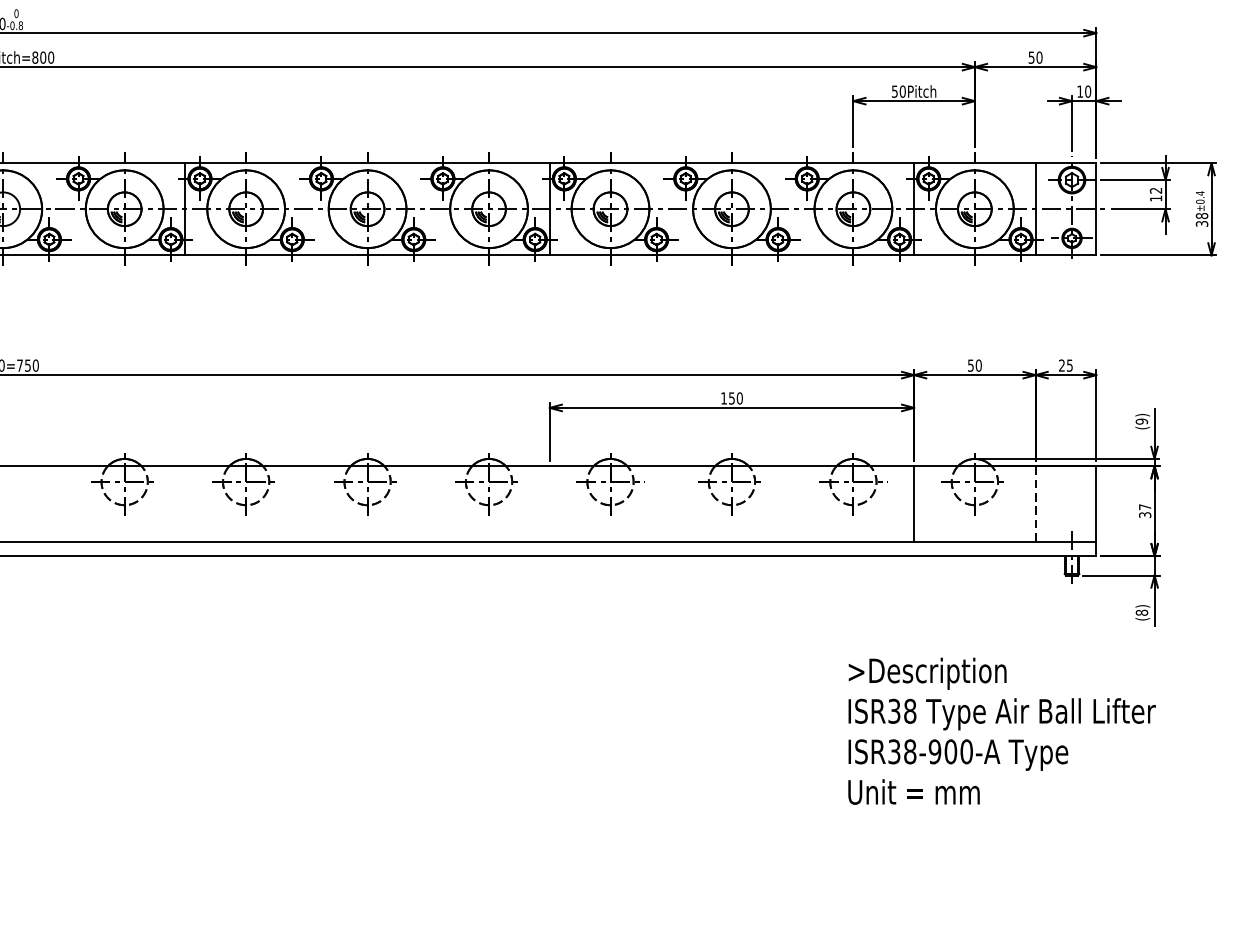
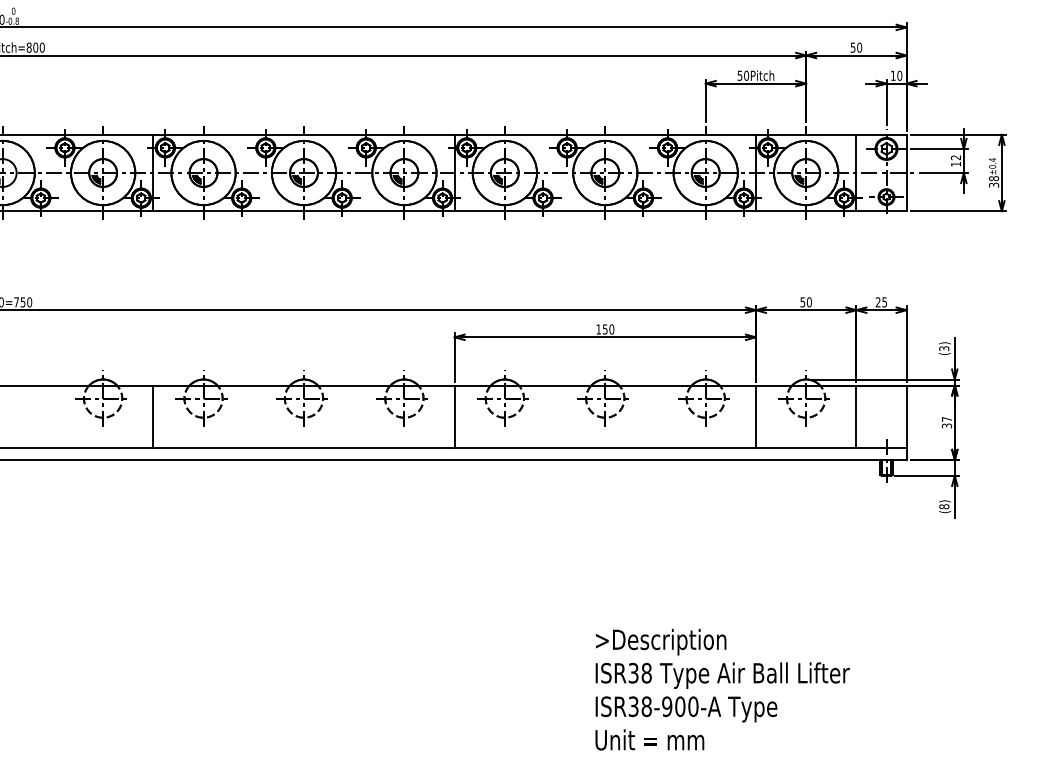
text: (1140, 421) -> (943, 348), (9) -> (3)
line: (185, 503) -> (153, 416), added
line: (549, 503) -> (454, 416), added
line: (1035, 503) -> (856, 416), dashed -> solid
text: (1001, 731) -> (722, 689), moved

